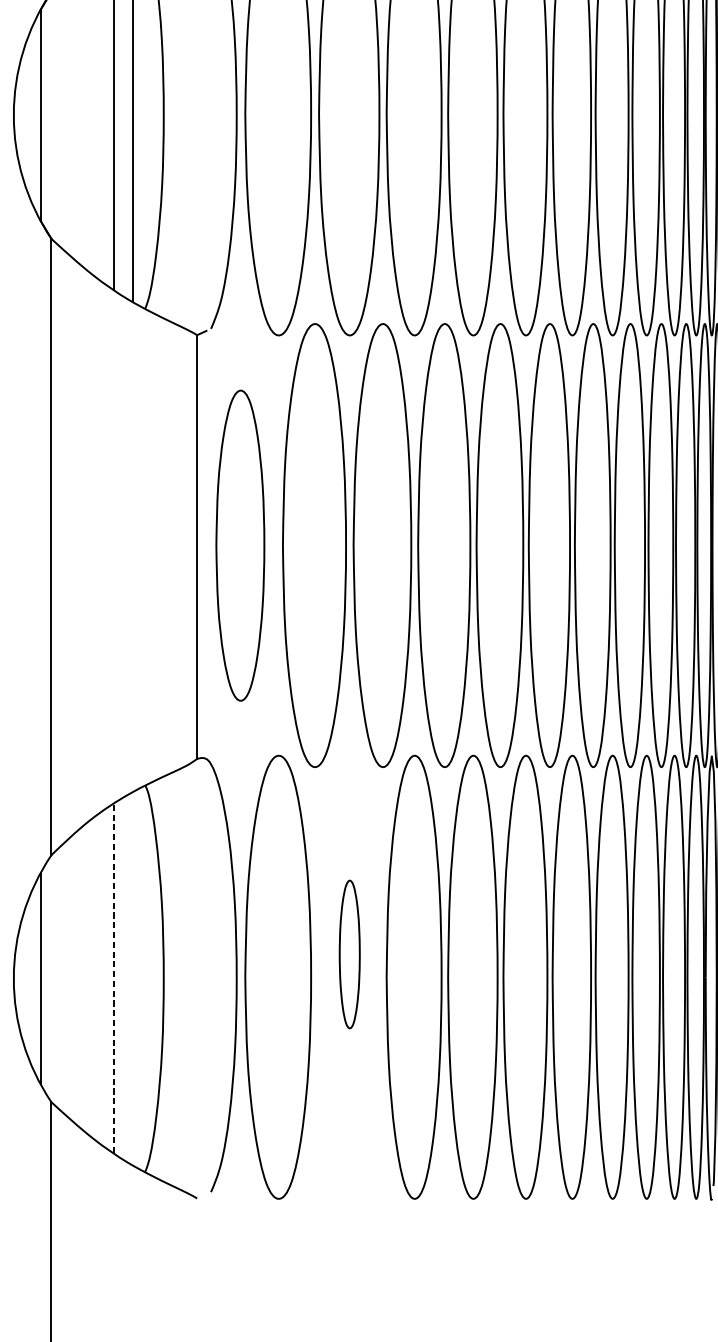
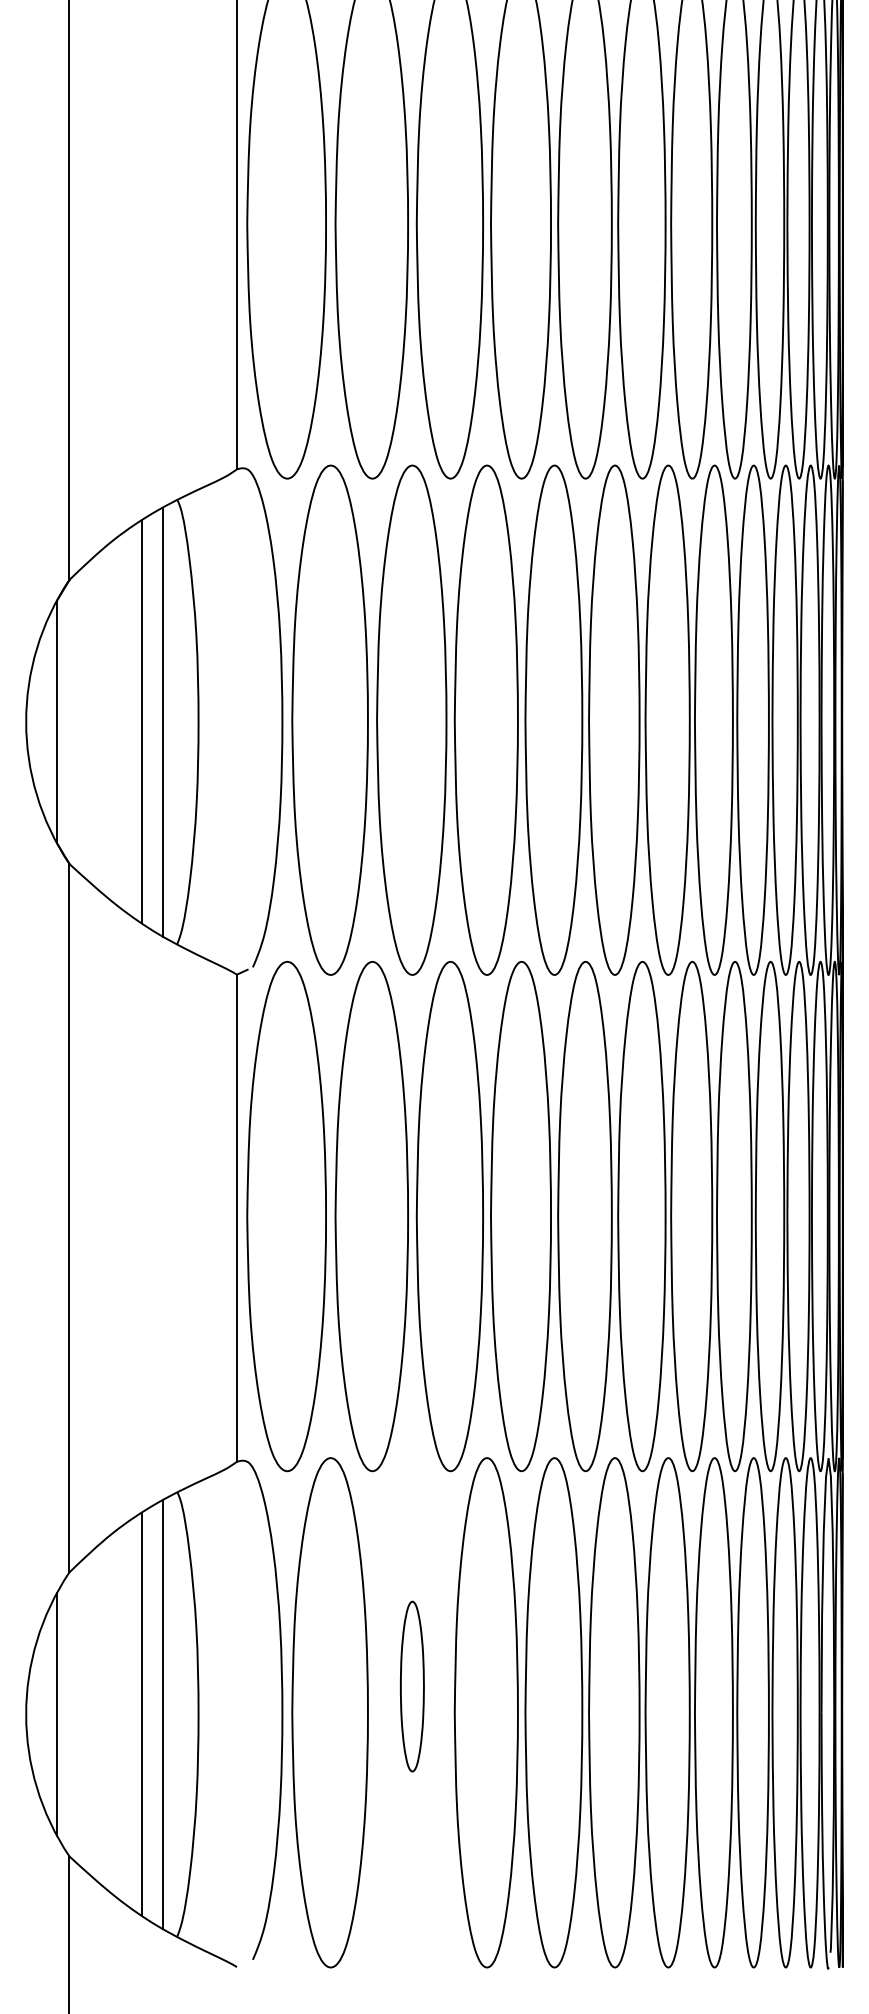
part: (240, 545) -> (286, 1216), size x1.43
line: (114, 978) -> (141, 1714), dashed -> solid
line: (133, 978) -> (163, 1714), added

